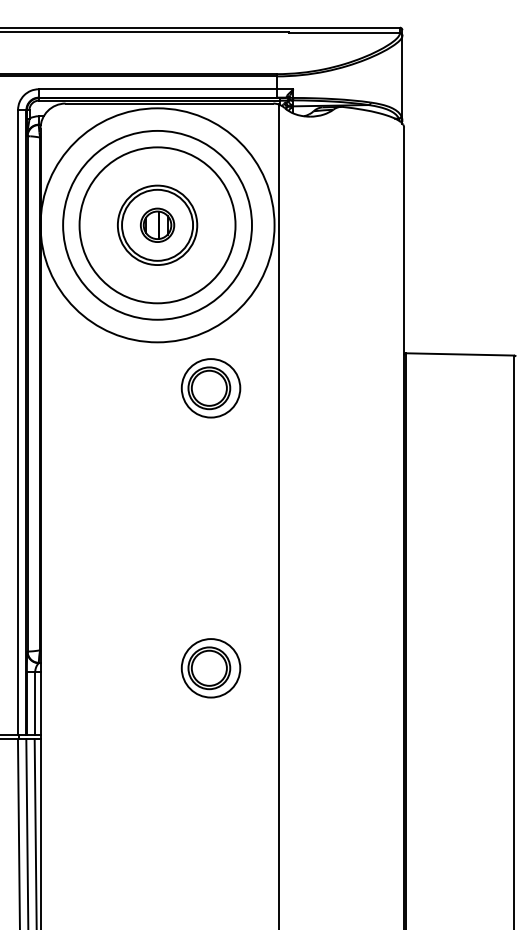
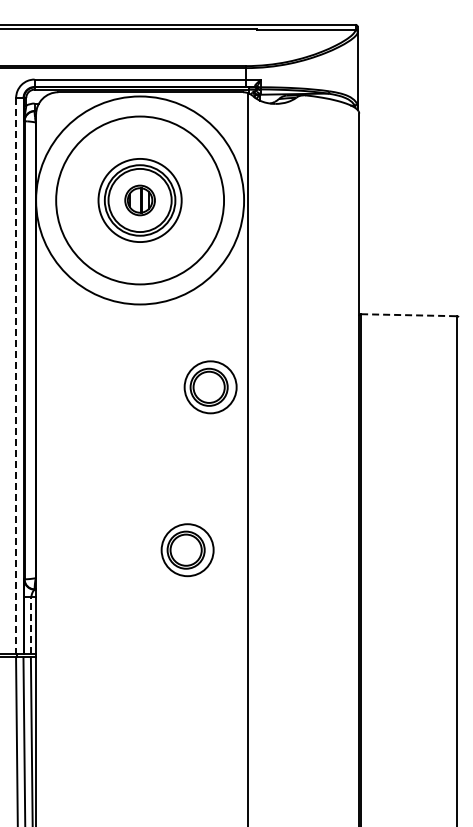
circle: (156, 225) -> (139, 200), size x0.6
line: (459, 354) -> (408, 315), solid -> dashed
part: (210, 388) -> (210, 387), moved
line: (18, 422) -> (16, 375), solid -> dashed
part: (210, 668) -> (187, 550), moved
line: (35, 702) -> (31, 624), solid -> dashed

